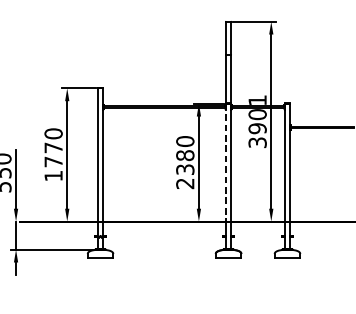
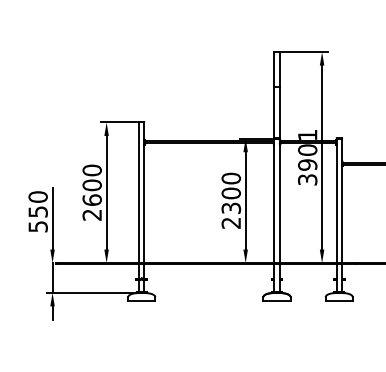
text: (184, 155) -> (230, 193), 2380 -> 2300
text: (52, 161) -> (91, 199), 1770 -> 2600
line: (226, 163) -> (274, 201), dashed -> solid

